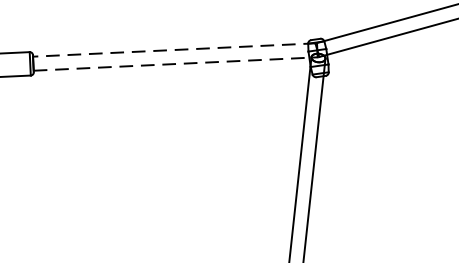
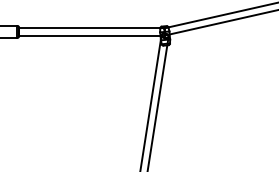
line: (174, 50) -> (91, 28), dashed -> solid
line: (174, 64) -> (91, 35), dashed -> solid

